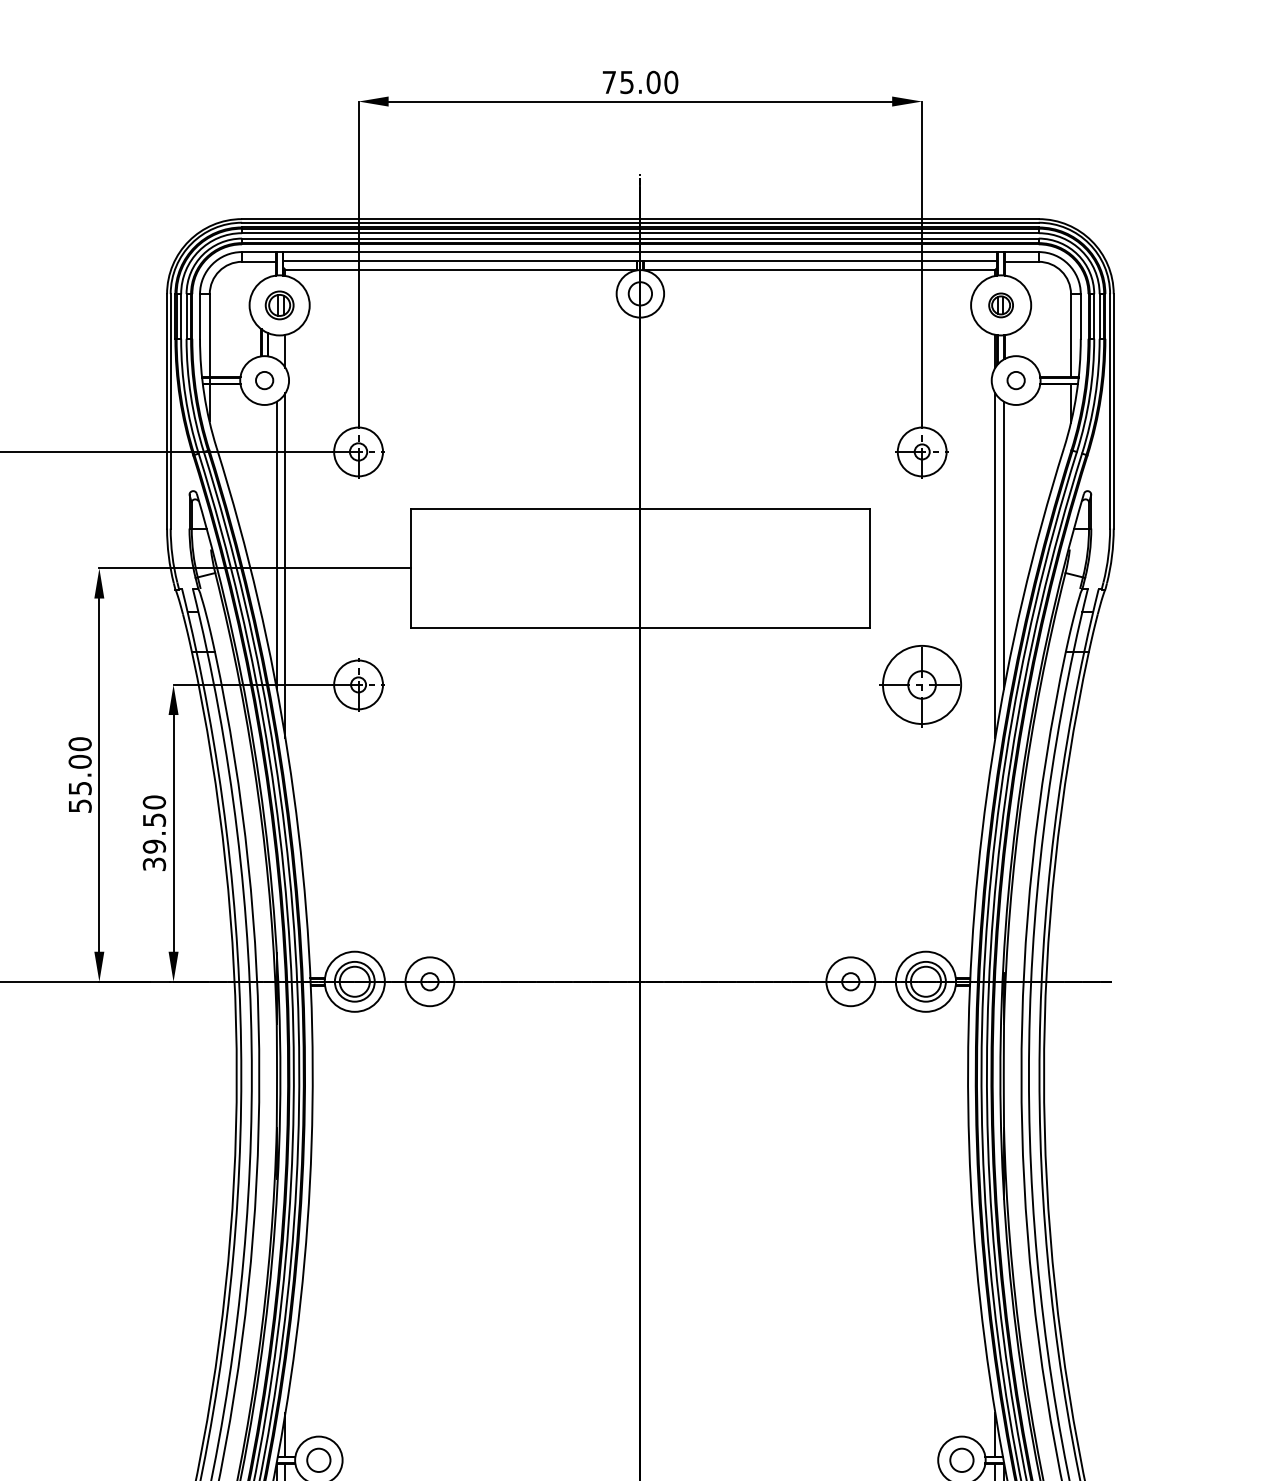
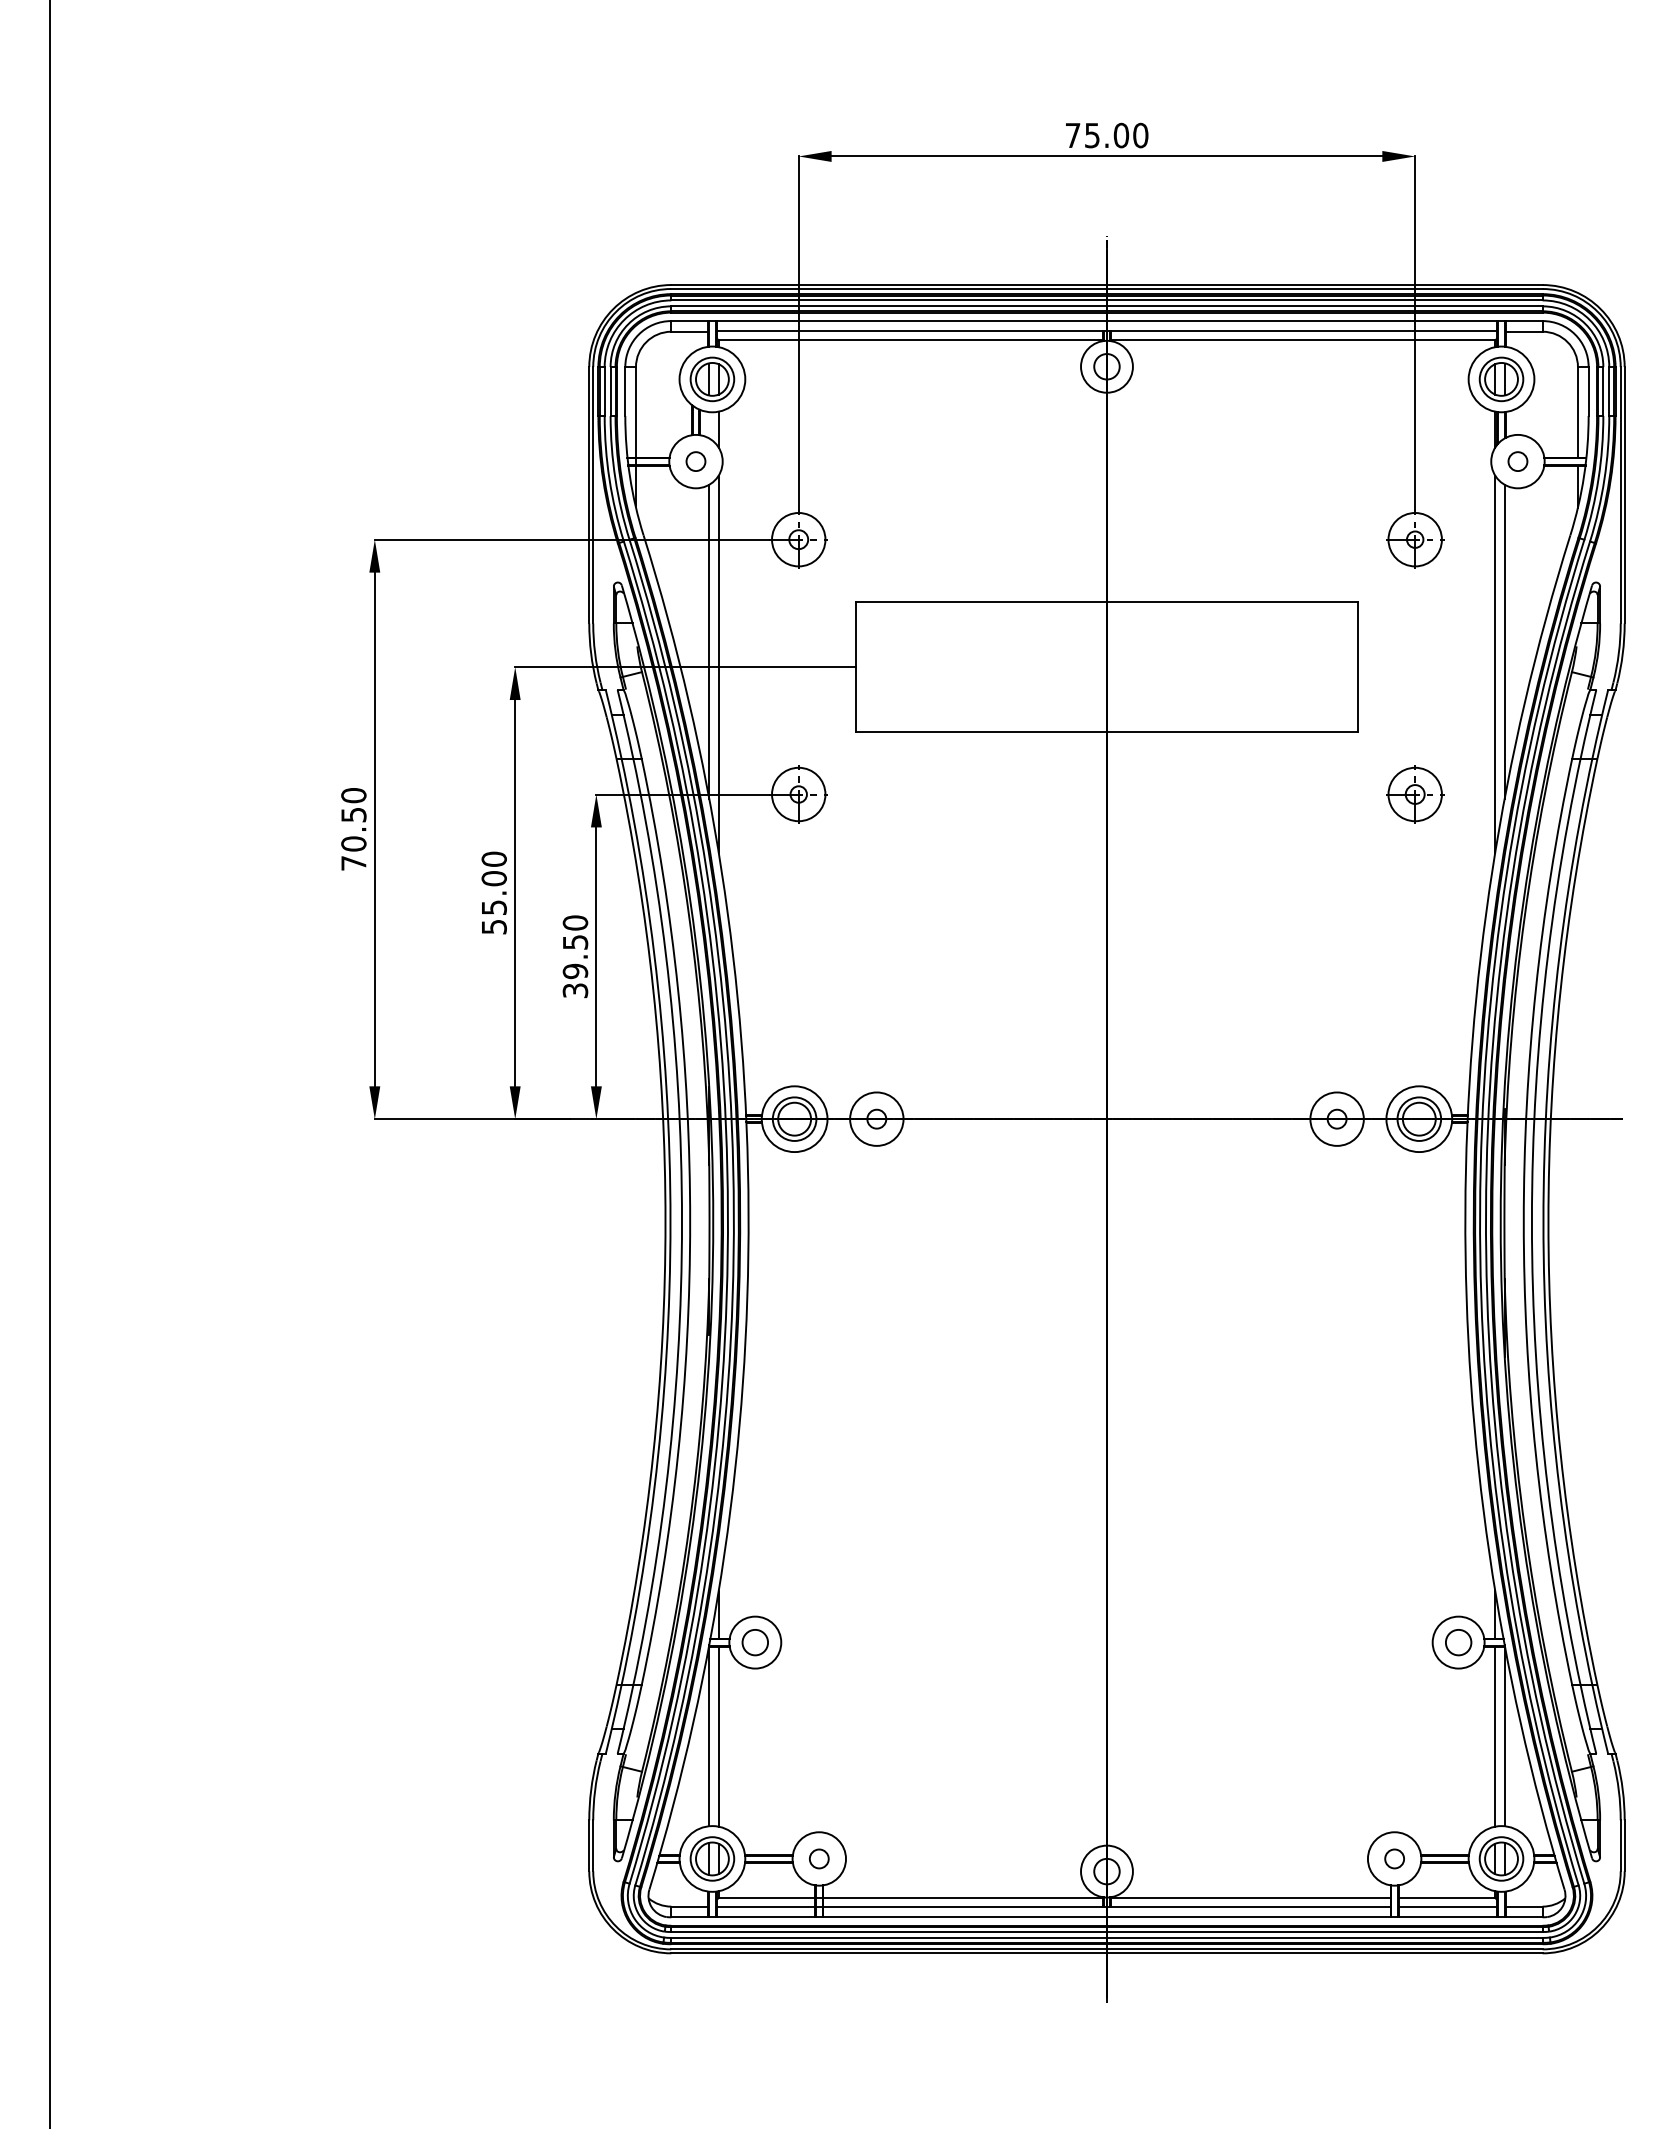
part: (279, 305) -> (712, 379), size x1.43
part: (1001, 305) -> (1501, 379), size x1.67
part: (922, 684) -> (1415, 794), size x0.62

